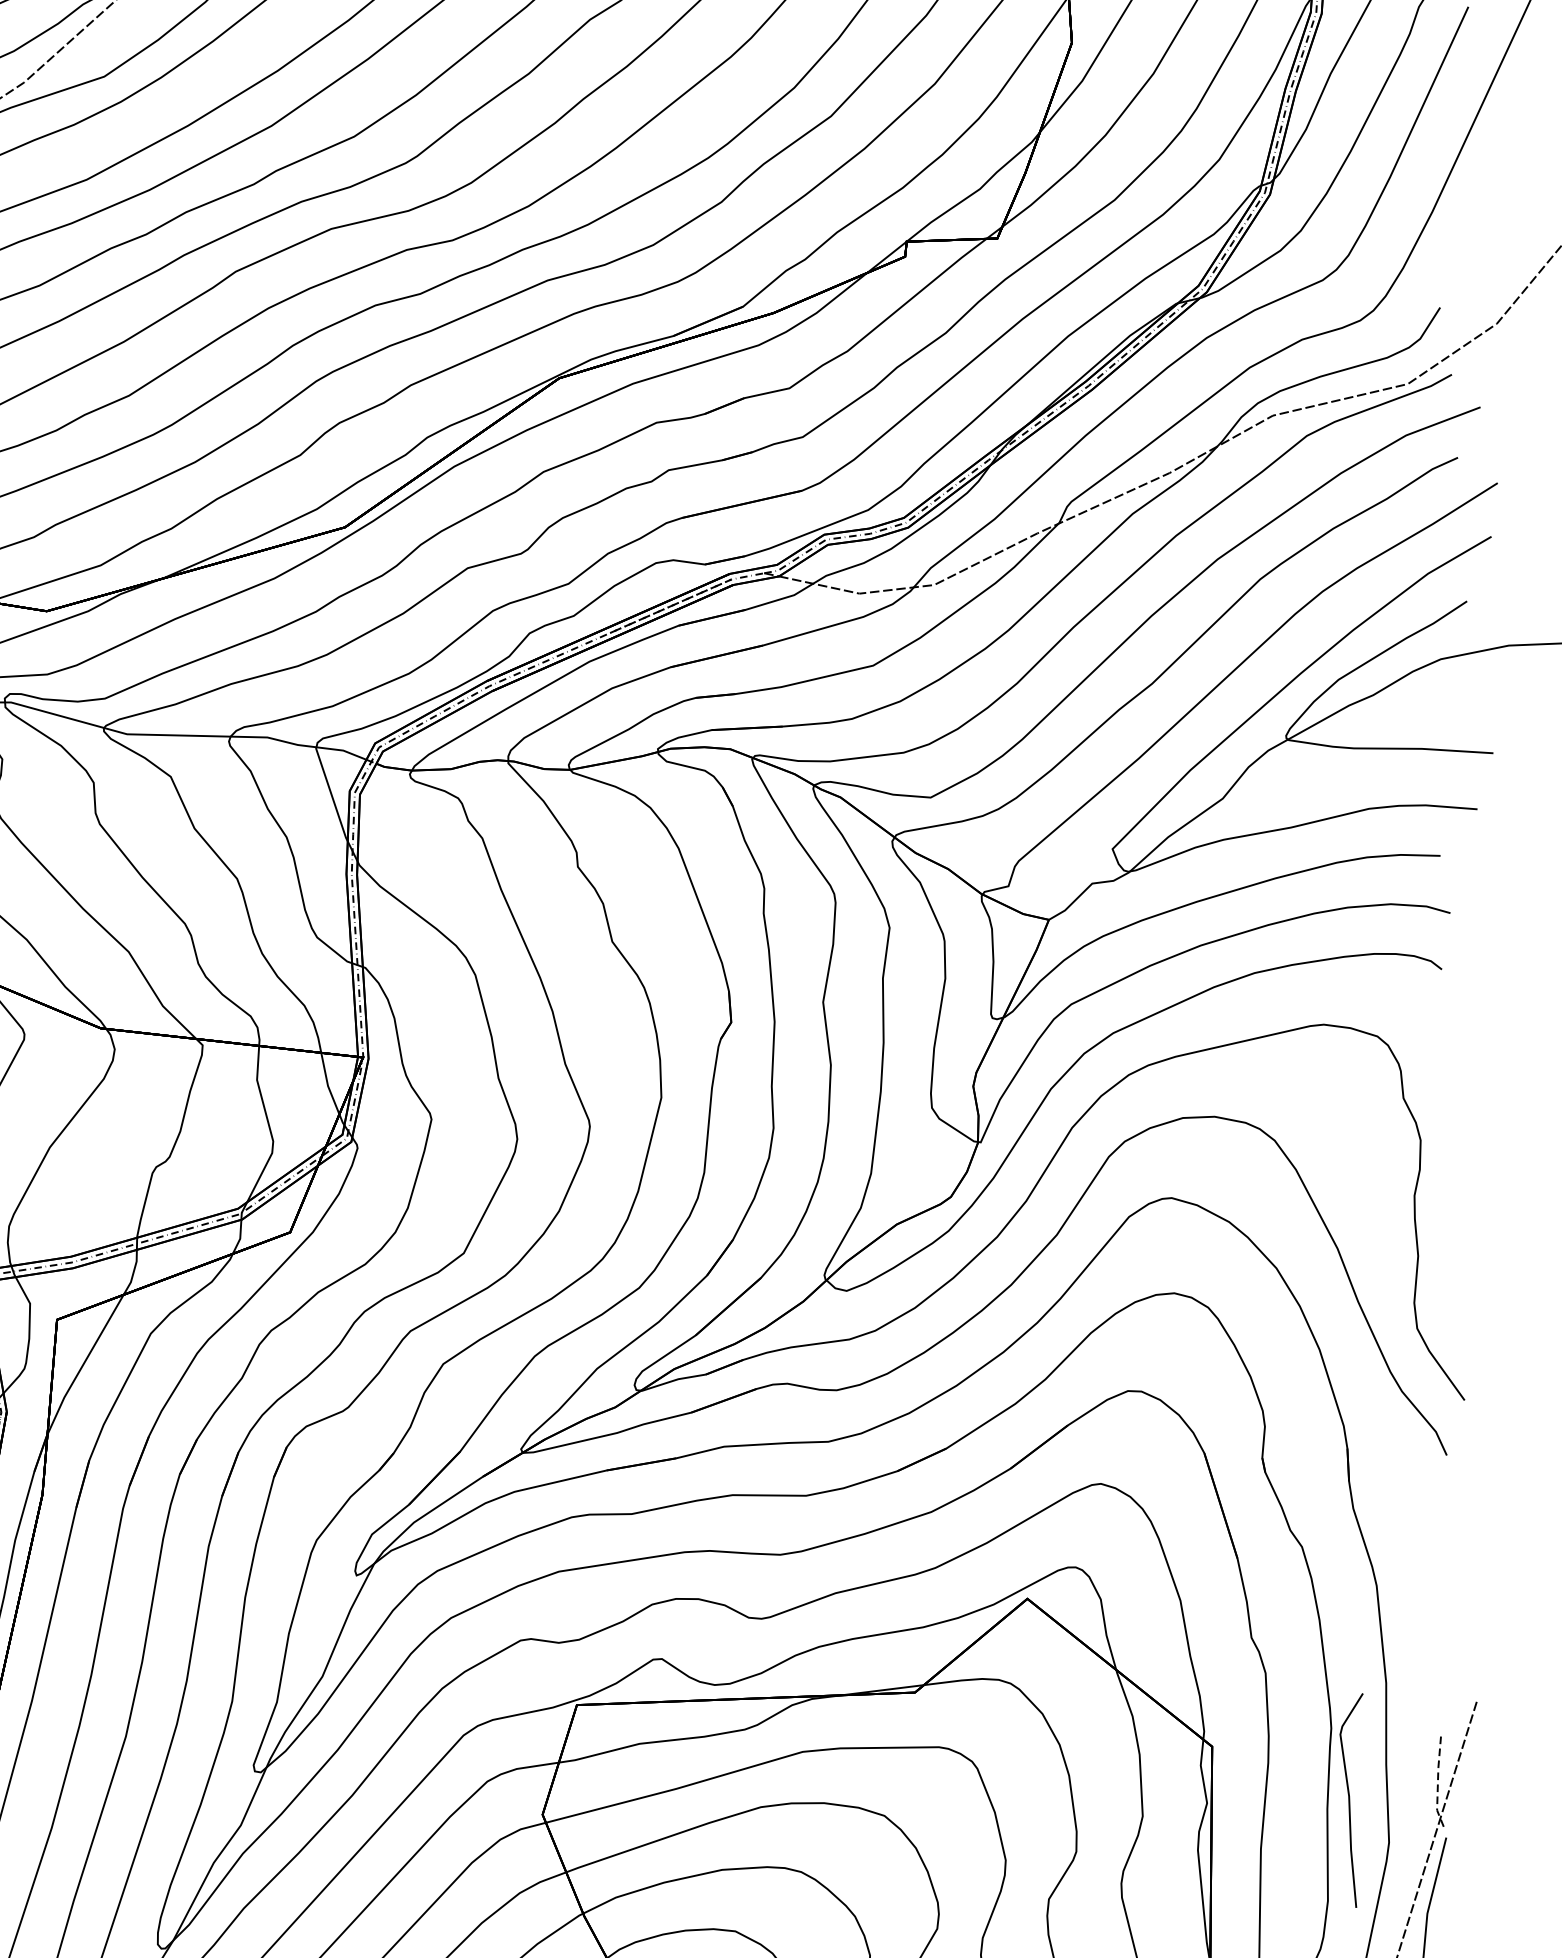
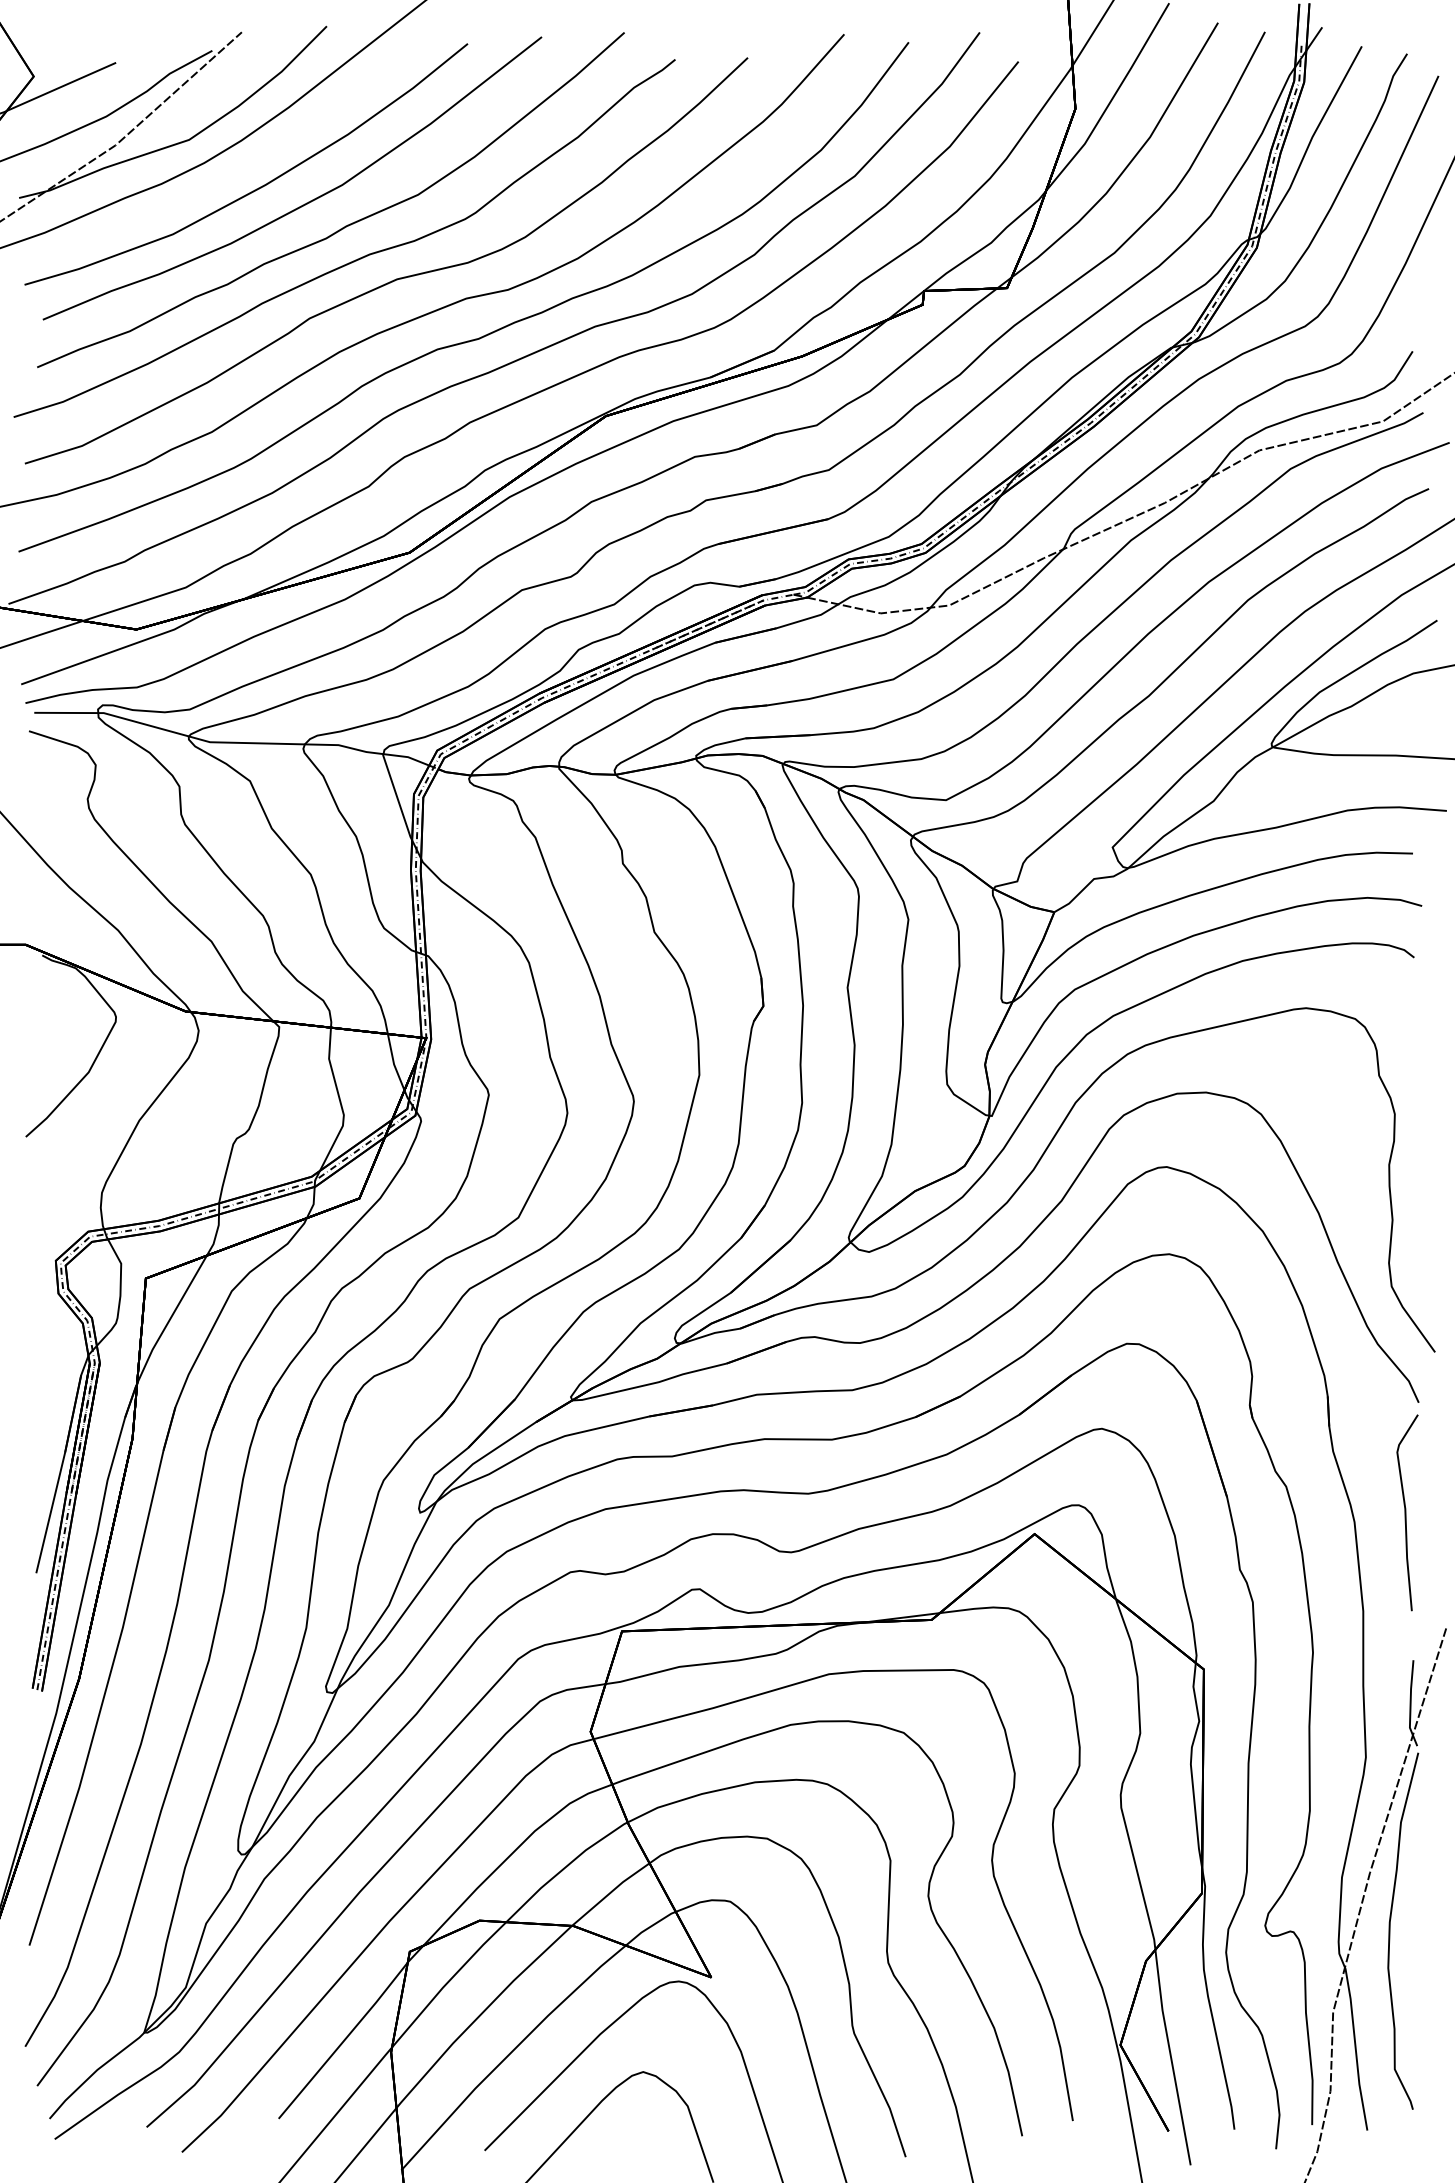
line: (1437, 1783) -> (1410, 1703), dashed -> solid
curve: (1350, 1800) -> (1406, 1512), moved

